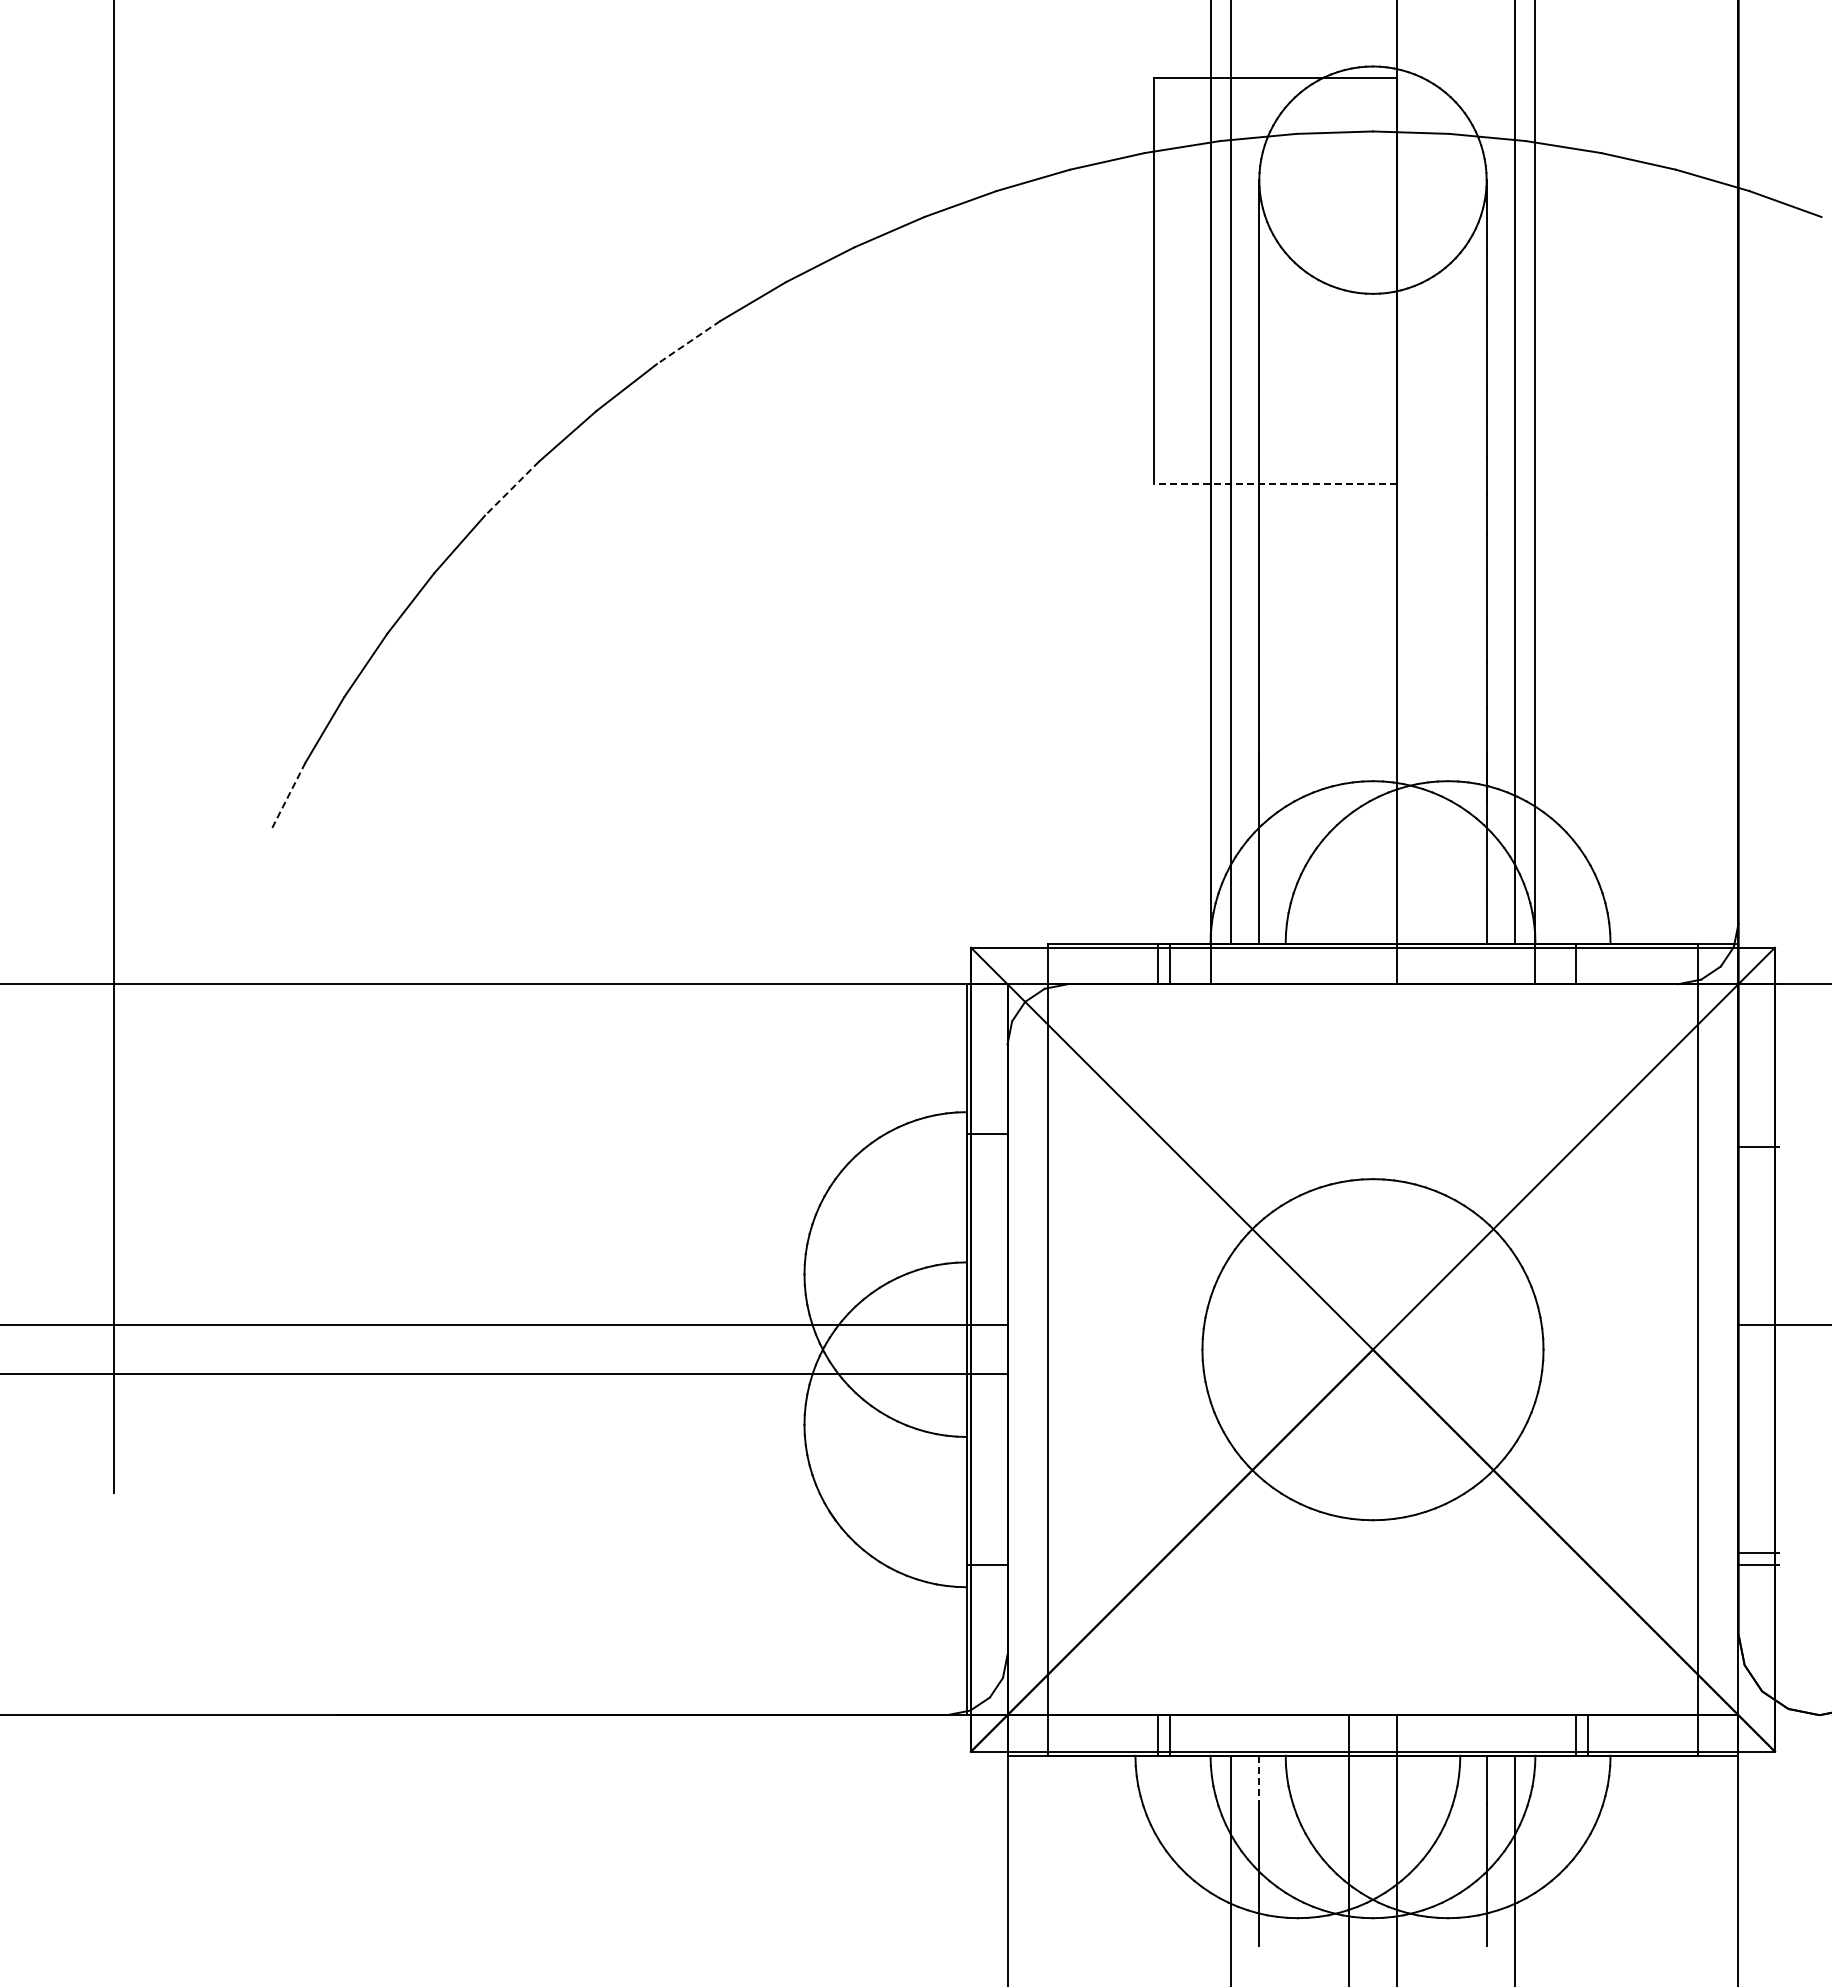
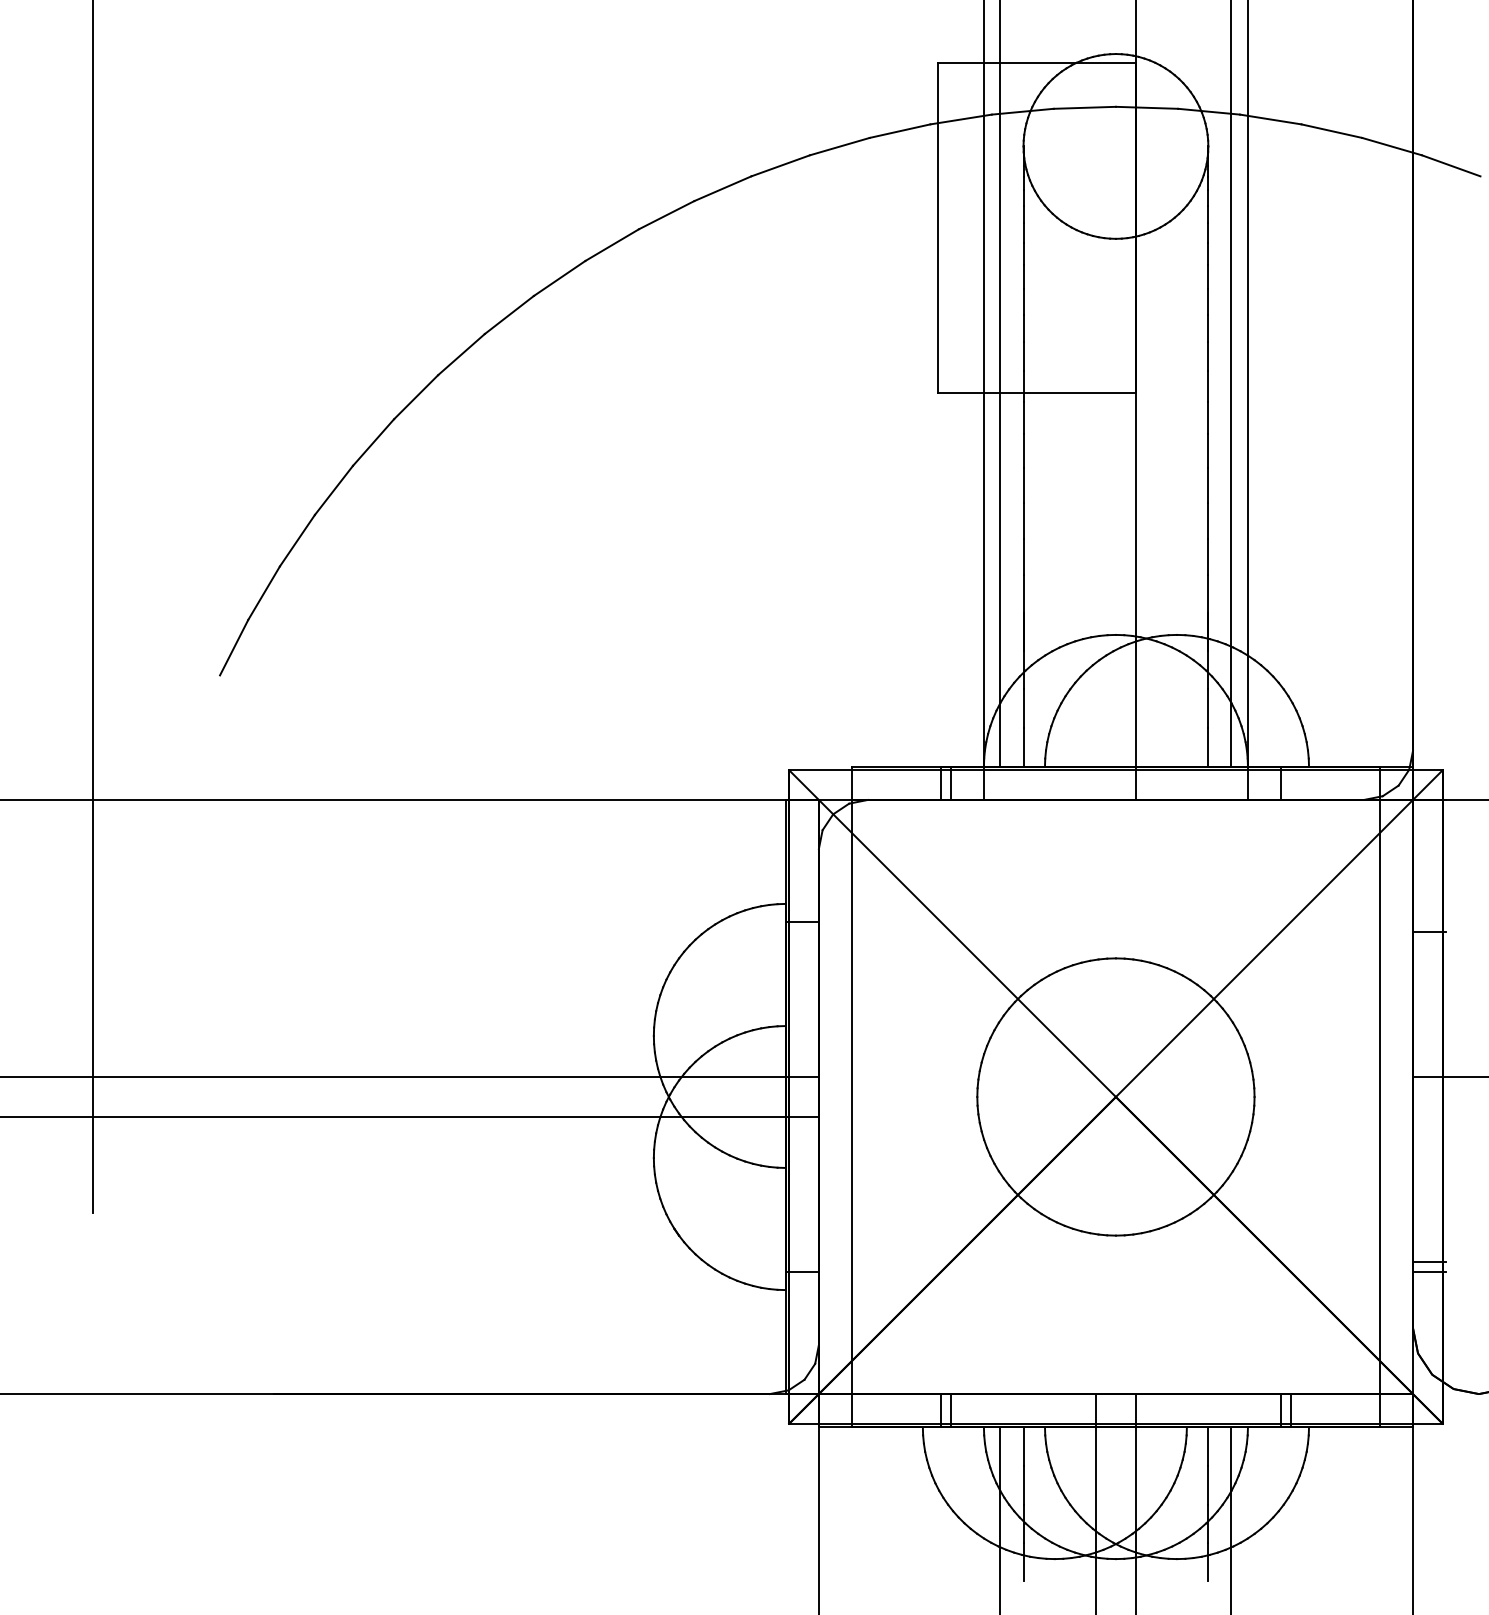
line: (688, 342) -> (559, 278), dashed -> solid
line: (1275, 483) -> (1036, 392), dashed -> solid
line: (511, 489) -> (415, 397), dashed -> solid
line: (287, 797) -> (233, 648), dashed -> solid
line: (1259, 1779) -> (1023, 1446), dashed -> solid

